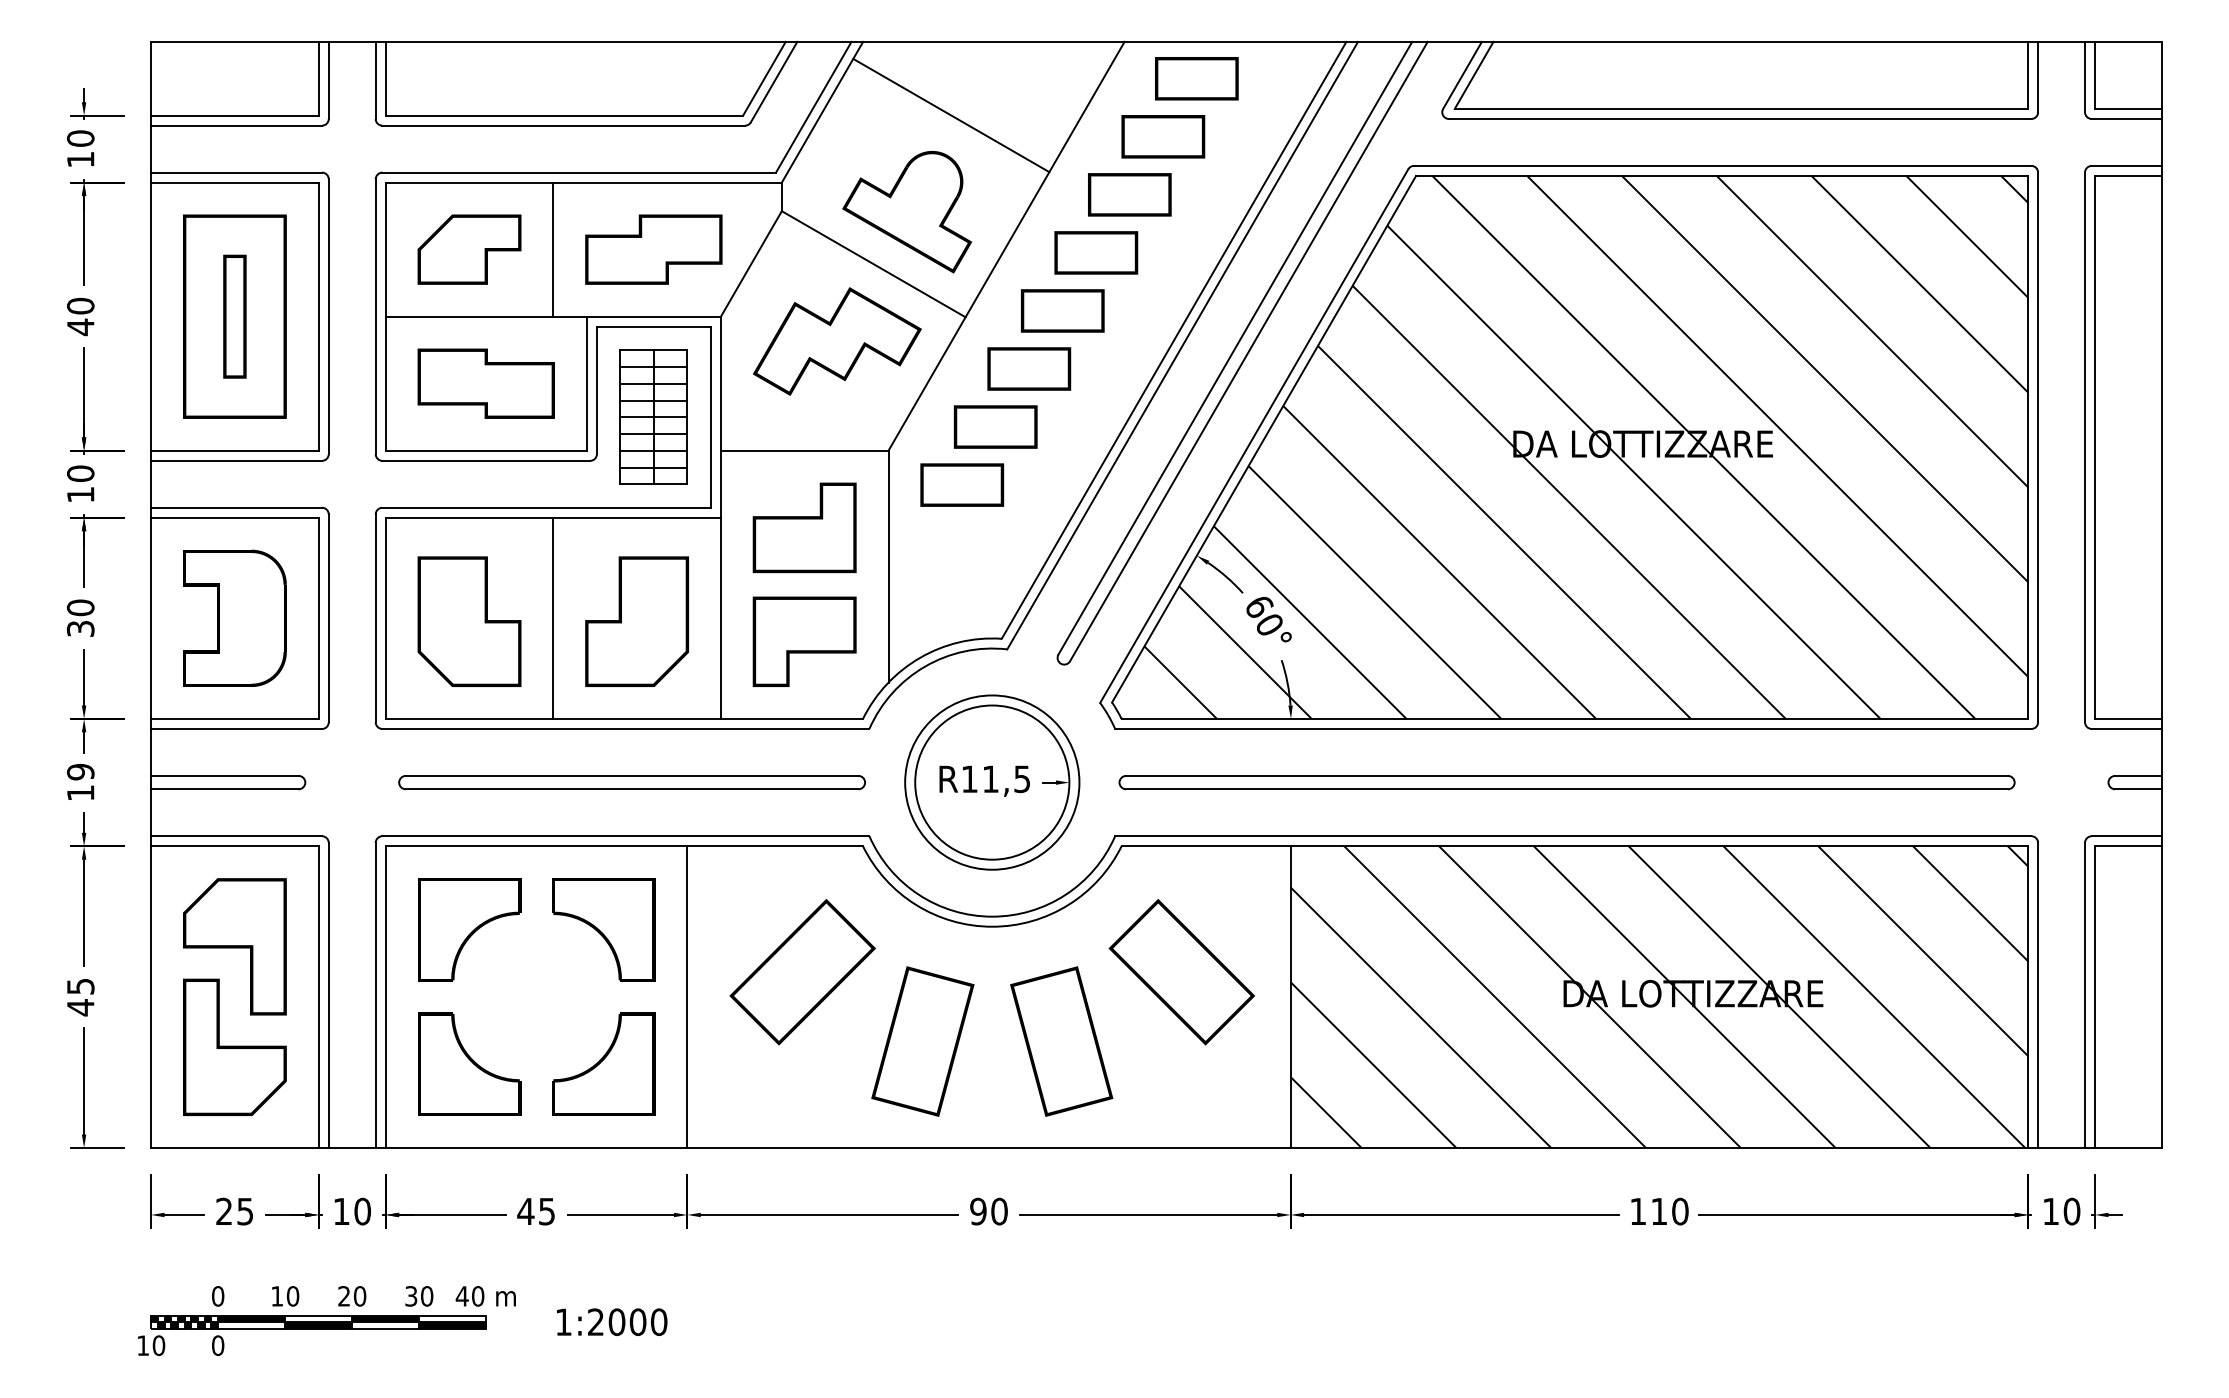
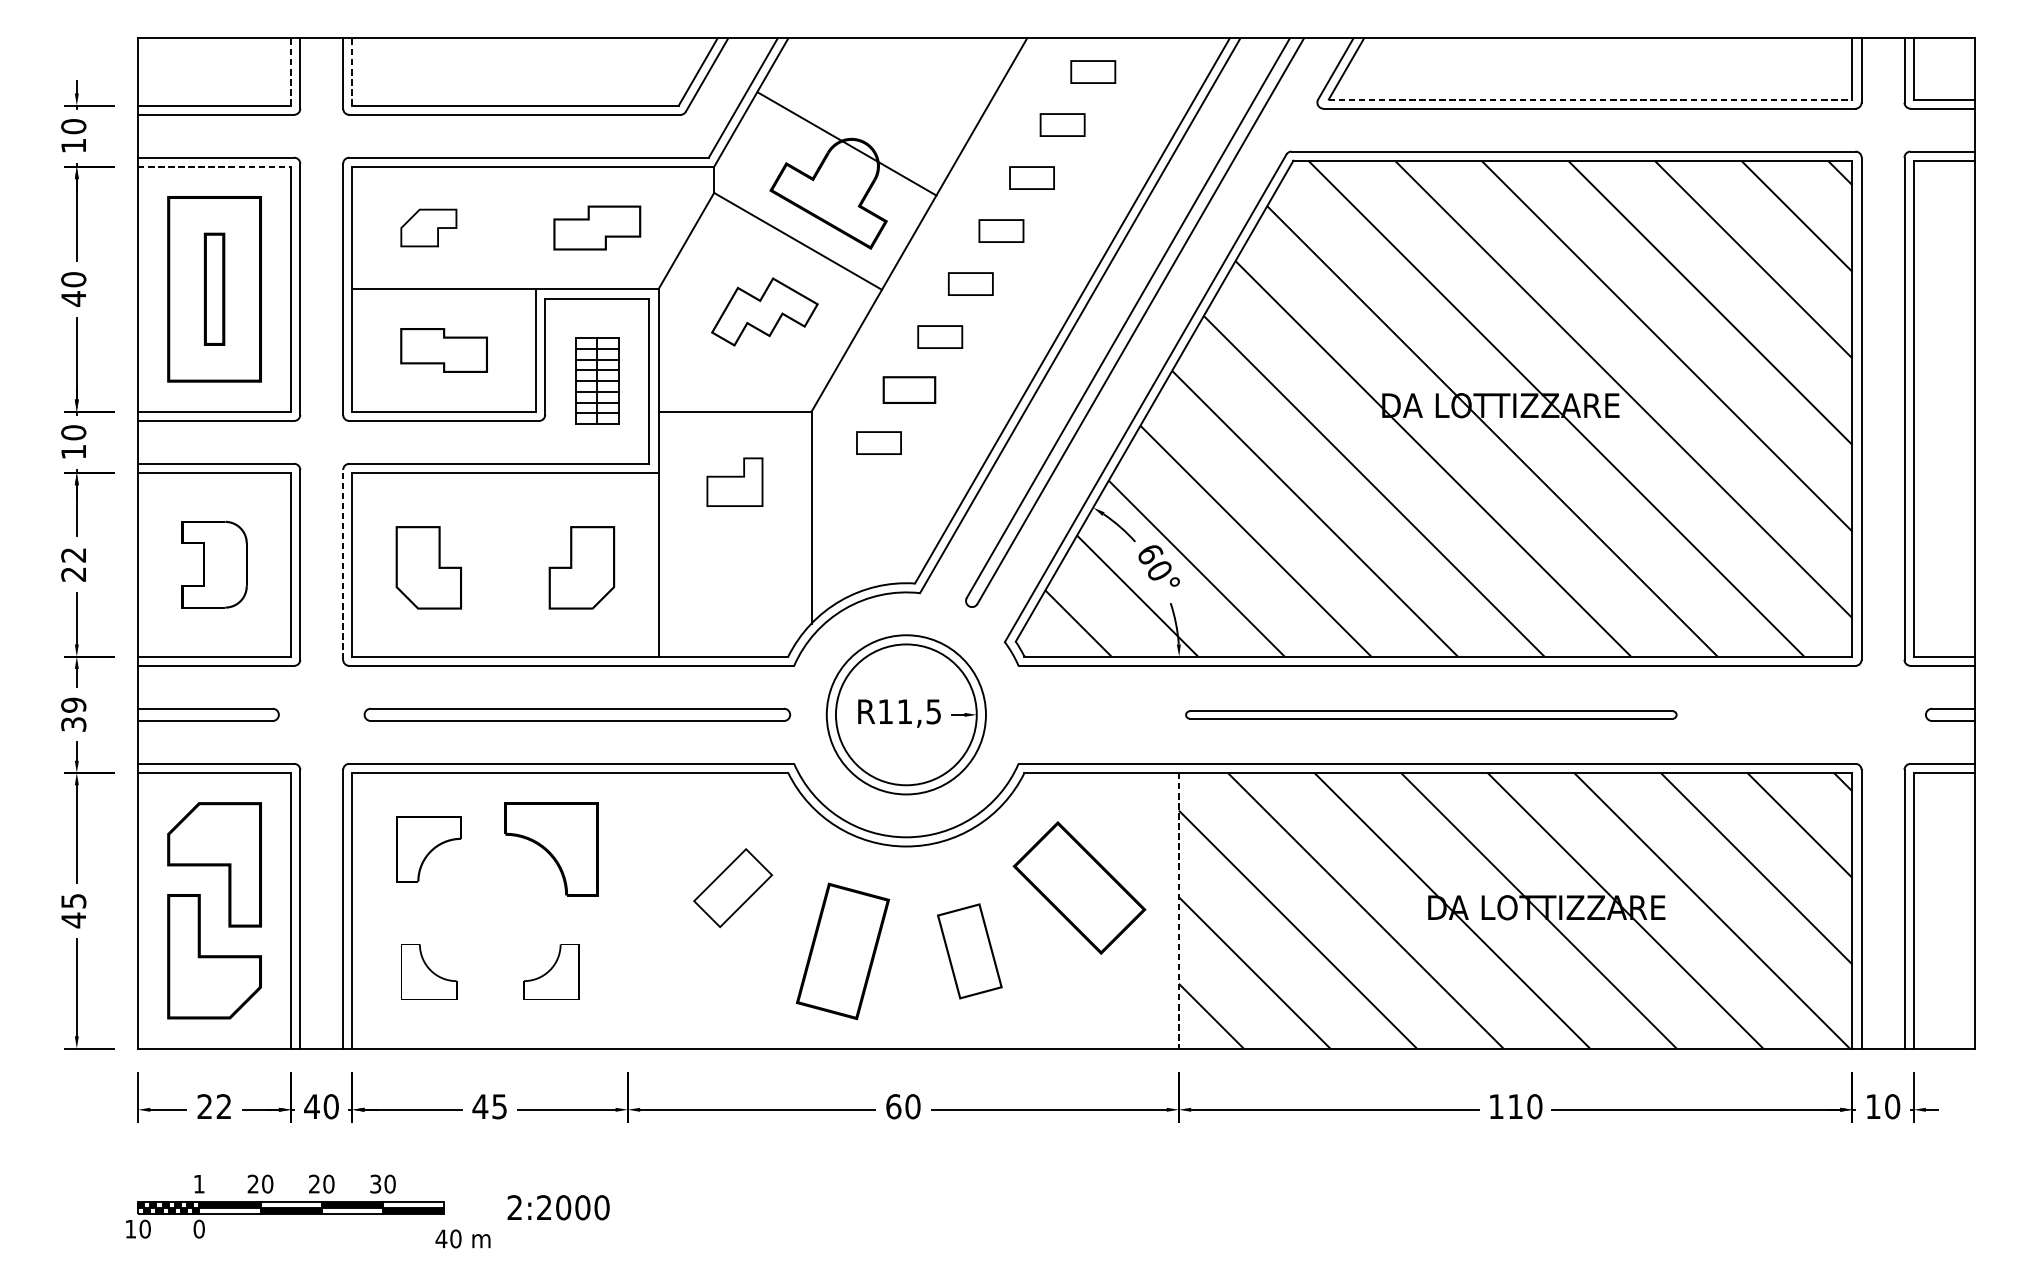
line: (318, 78) -> (290, 71), solid -> dashed
line: (385, 78) -> (352, 71), solid -> dashed
part: (1196, 78) -> (1092, 71), size x0.6
line: (1741, 108) -> (1590, 99), solid -> dashed
line: (951, 115) -> (847, 143), moved
part: (1163, 136) -> (1062, 124), size x0.6
line: (234, 182) -> (214, 166), solid -> dashed
part: (1129, 194) -> (1031, 177), size x0.6
part: (469, 249) -> (428, 227), size x0.6
line: (553, 249) -> (505, 227), removed
part: (653, 249) -> (596, 227), size x0.7
part: (1096, 252) -> (1001, 230), size x0.6
part: (1062, 310) -> (970, 283), size x0.6
part: (837, 341) -> (764, 311), size x0.7
part: (1029, 368) -> (940, 336), size x0.6
part: (485, 383) -> (443, 350), size x0.7
part: (653, 416) -> (596, 380), size x0.7
part: (995, 426) -> (909, 389), size x0.7
part: (962, 484) -> (879, 442), size x0.6
part: (804, 527) -> (734, 481), size x0.6
text: (80, 617) -> (73, 564), 30 -> 22
part: (234, 617) -> (214, 564), size x0.7
line: (553, 617) -> (505, 564), removed
line: (375, 618) -> (342, 564), solid -> dashed
part: (469, 621) -> (428, 567), size x0.7
part: (636, 621) -> (581, 567), size x0.7
part: (804, 641) -> (734, 585), removed
part: (1566, 782) -> (1430, 714), size x0.6
text: (80, 793) -> (73, 724), 19 -> 39
part: (469, 929) -> (428, 849), size x0.7
part: (802, 972) -> (733, 888), size x0.6
line: (687, 996) -> (627, 910), removed
line: (1290, 997) -> (1178, 911), solid -> dashed
part: (1061, 1041) -> (969, 951), size x0.7
part: (469, 1063) -> (428, 971), size x0.6
part: (603, 1063) -> (551, 971), size x0.6
text: (244, 1211) -> (223, 1106), 25 -> 22
text: (341, 1211) -> (311, 1106), 10 -> 40
text: (978, 1211) -> (893, 1106), 90 -> 60
text: (218, 1296) -> (199, 1184), 0 -> 1
text: (276, 1296) -> (252, 1184), 10 -> 20
text: (485, 1296) -> (462, 1239), moved
text: (563, 1321) -> (514, 1207), 1:2000 -> 2:2000

